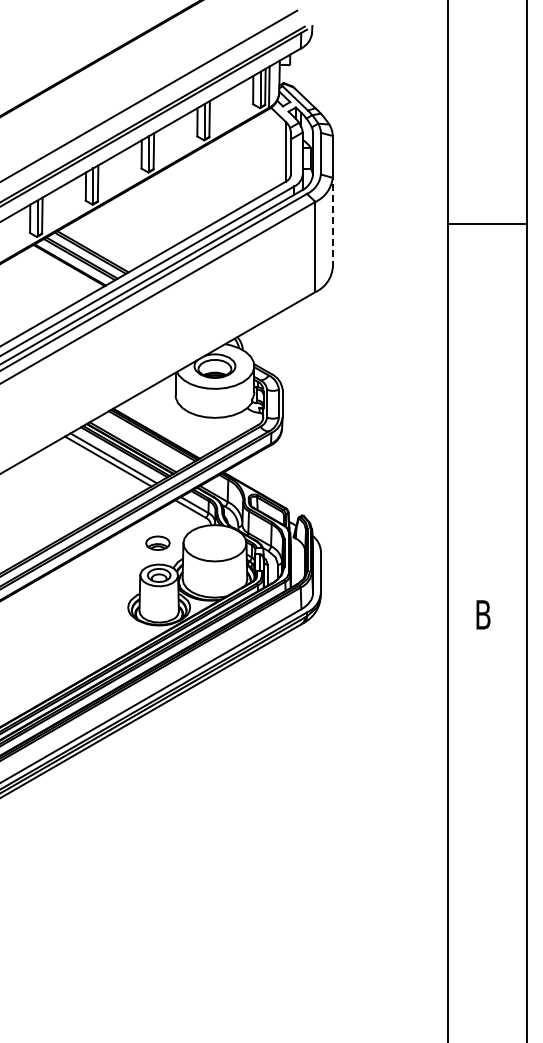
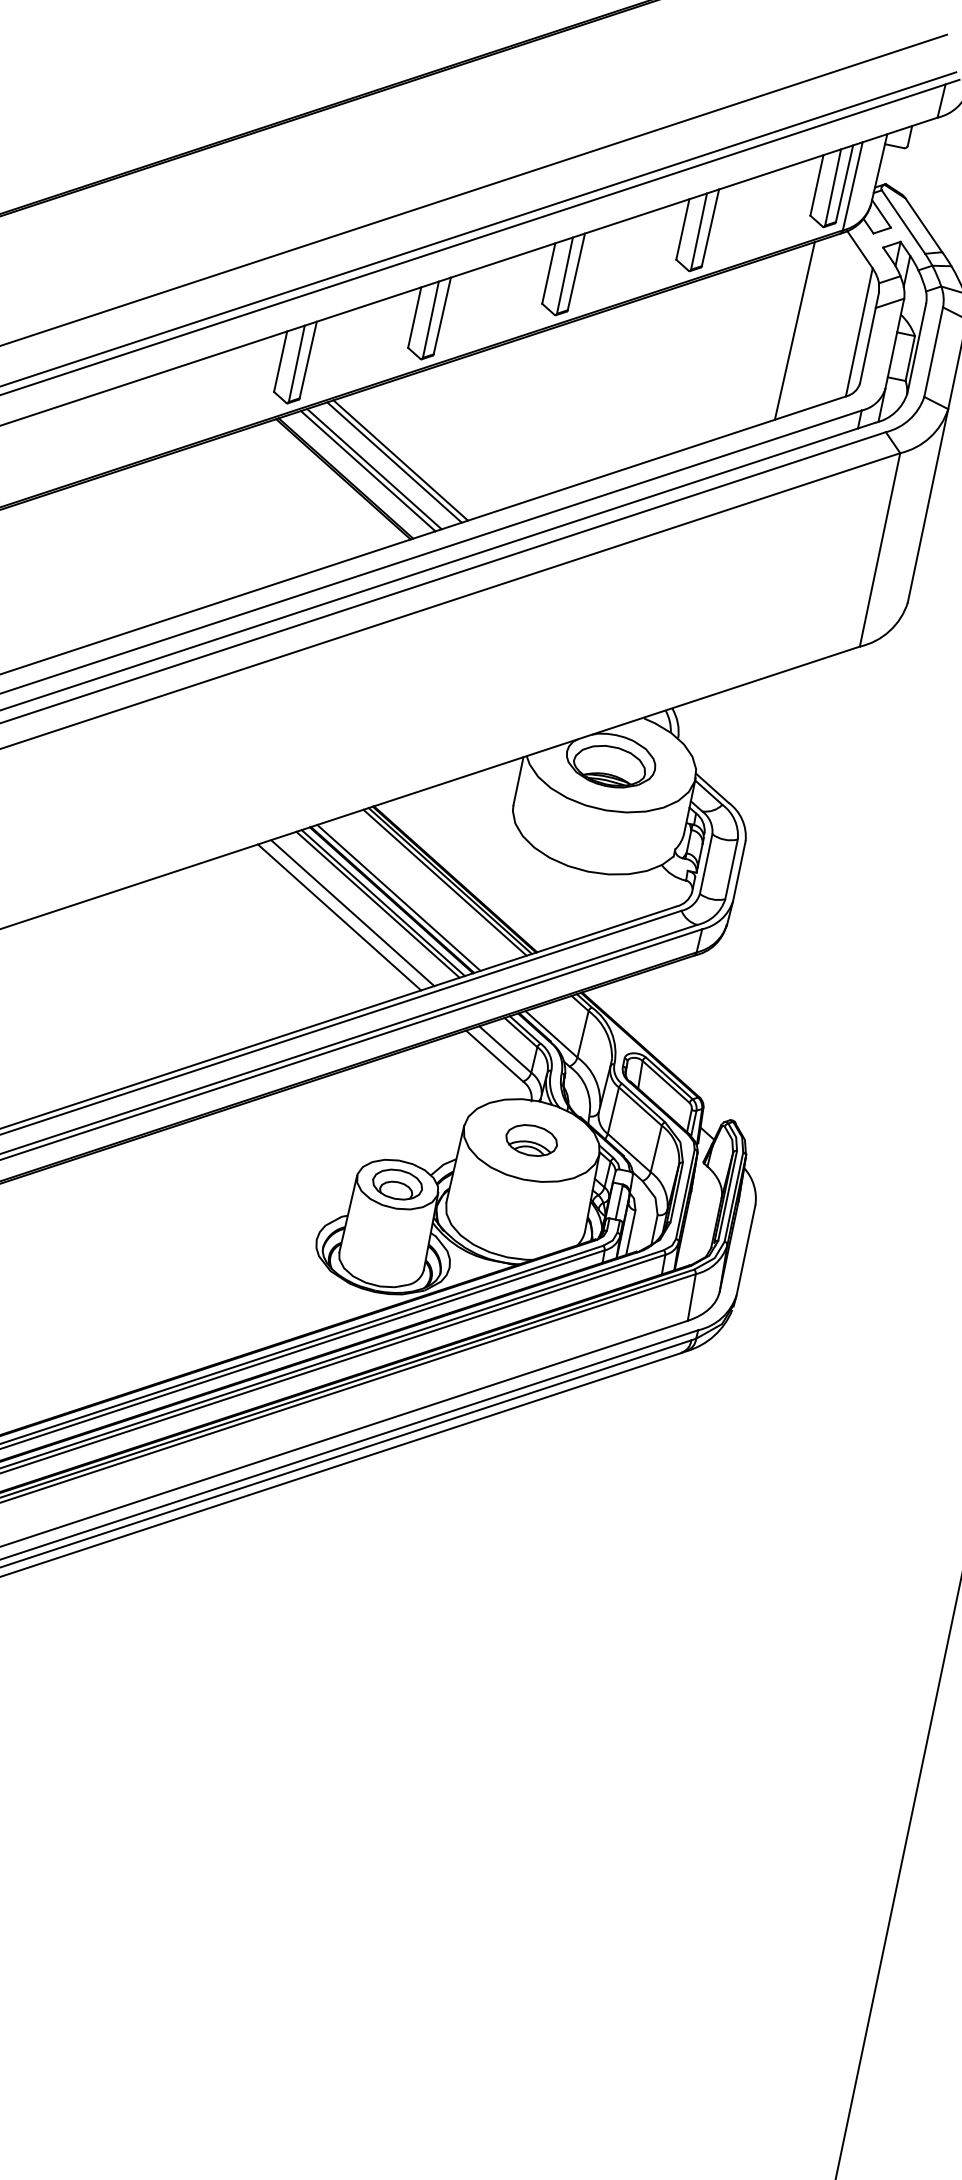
line: (256, 156) -> (794, 329), added
line: (332, 222) -> (927, 504), dashed -> solid
part: (157, 542) -> (531, 1138), moved

